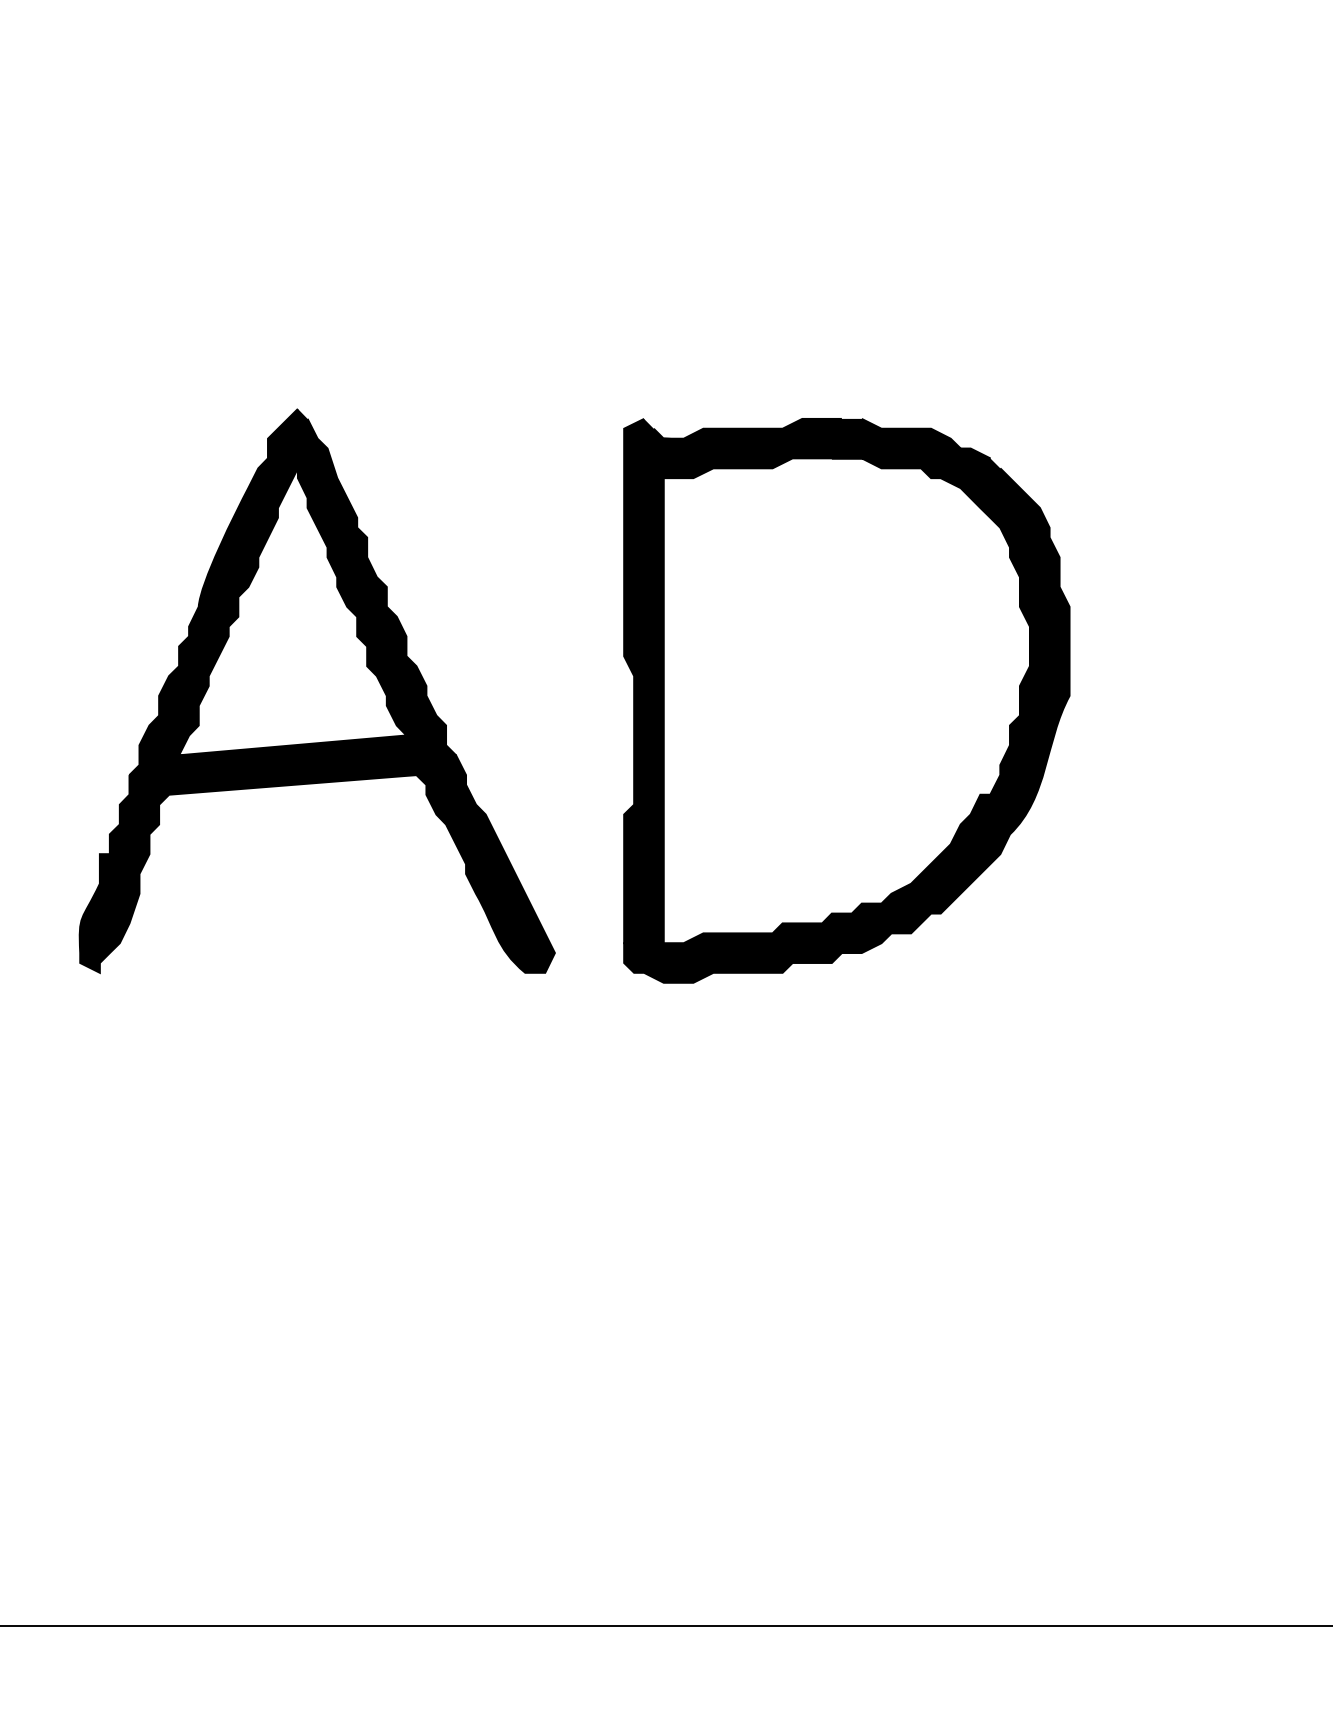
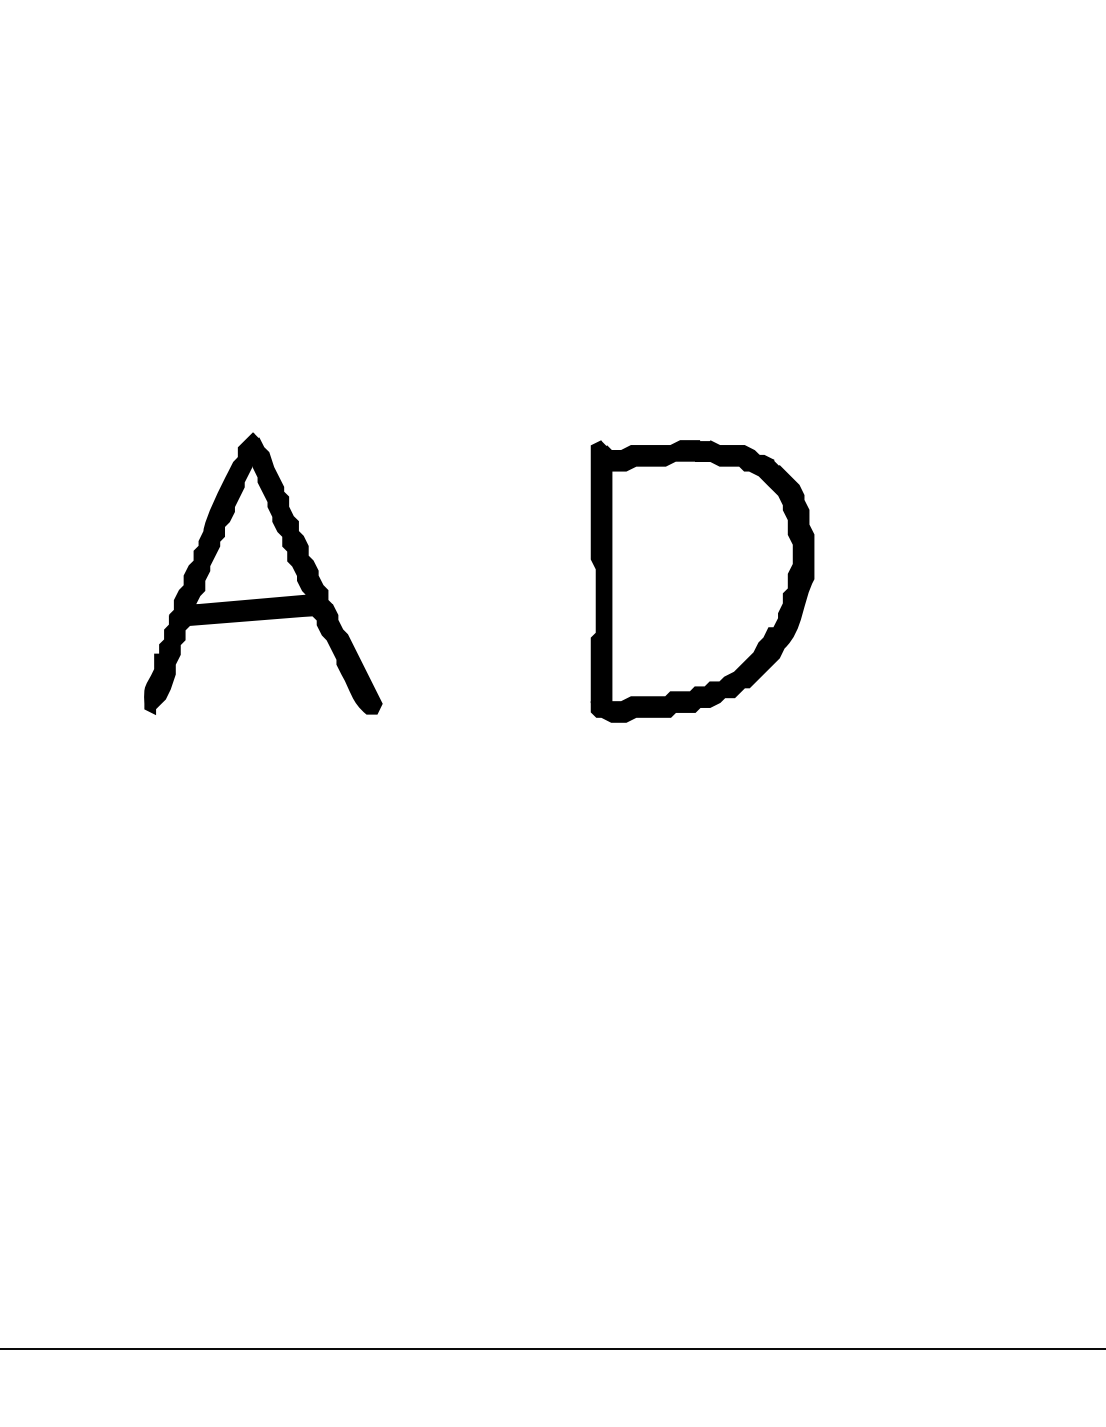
part: (317, 691) -> (263, 573), size x0.6
part: (846, 700) -> (702, 581), size x0.6

